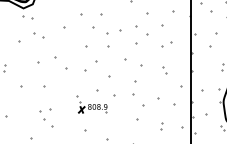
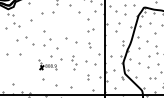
part: (119, 36) -> (63, 25), removed
part: (138, 100) -> (74, 62), size x0.6
part: (46, 118) -> (21, 72), removed

